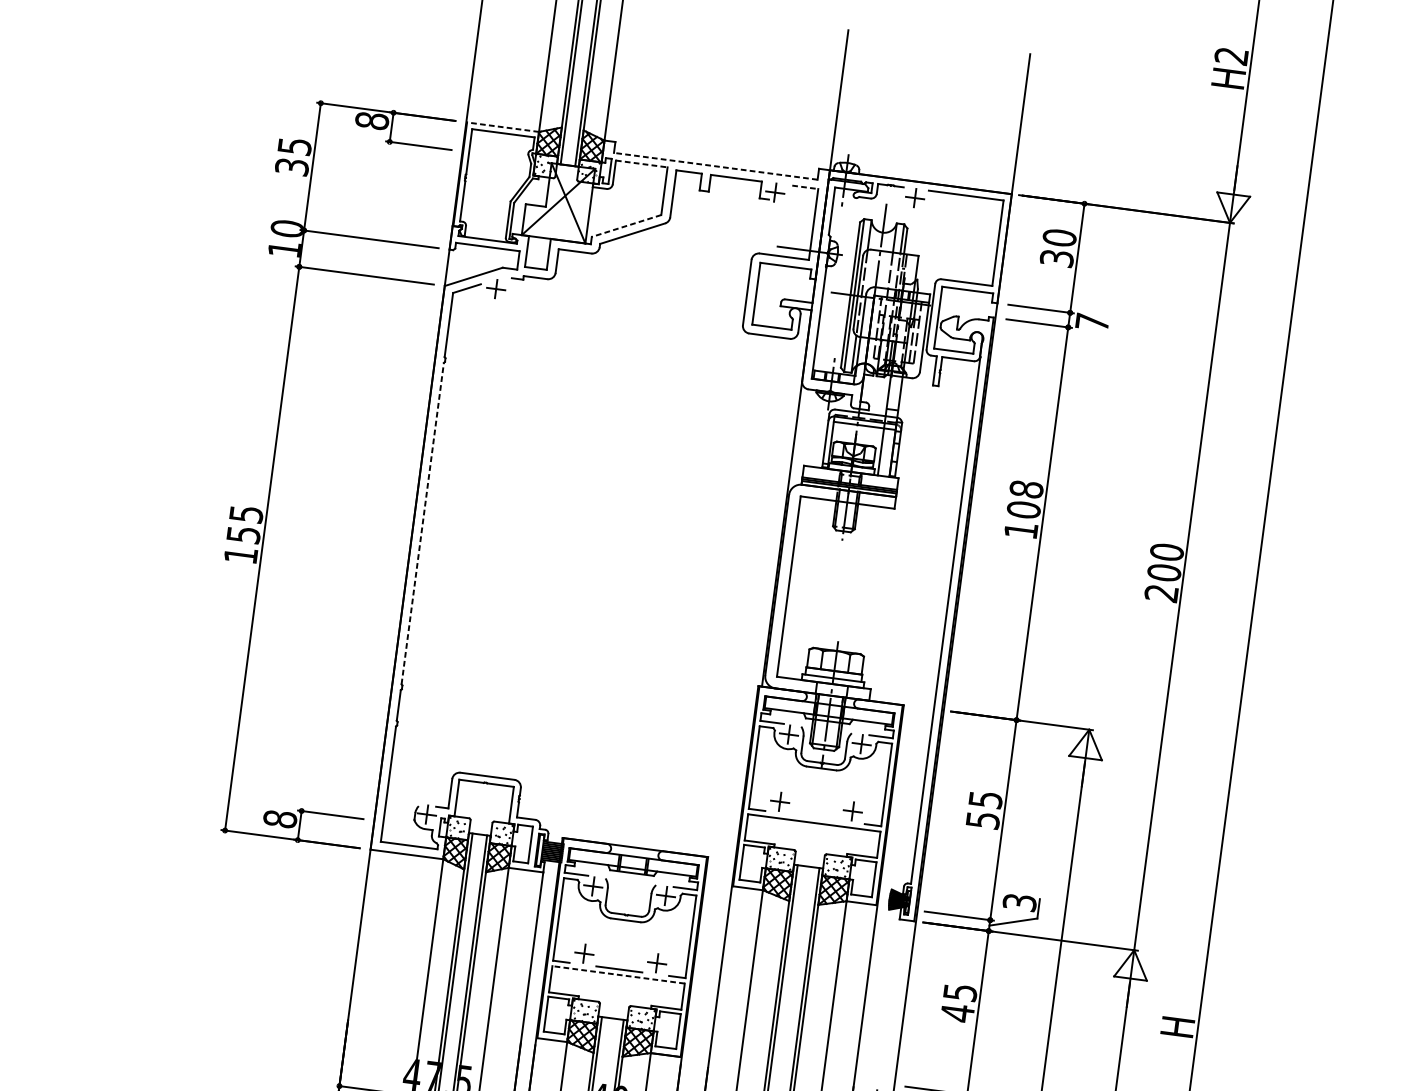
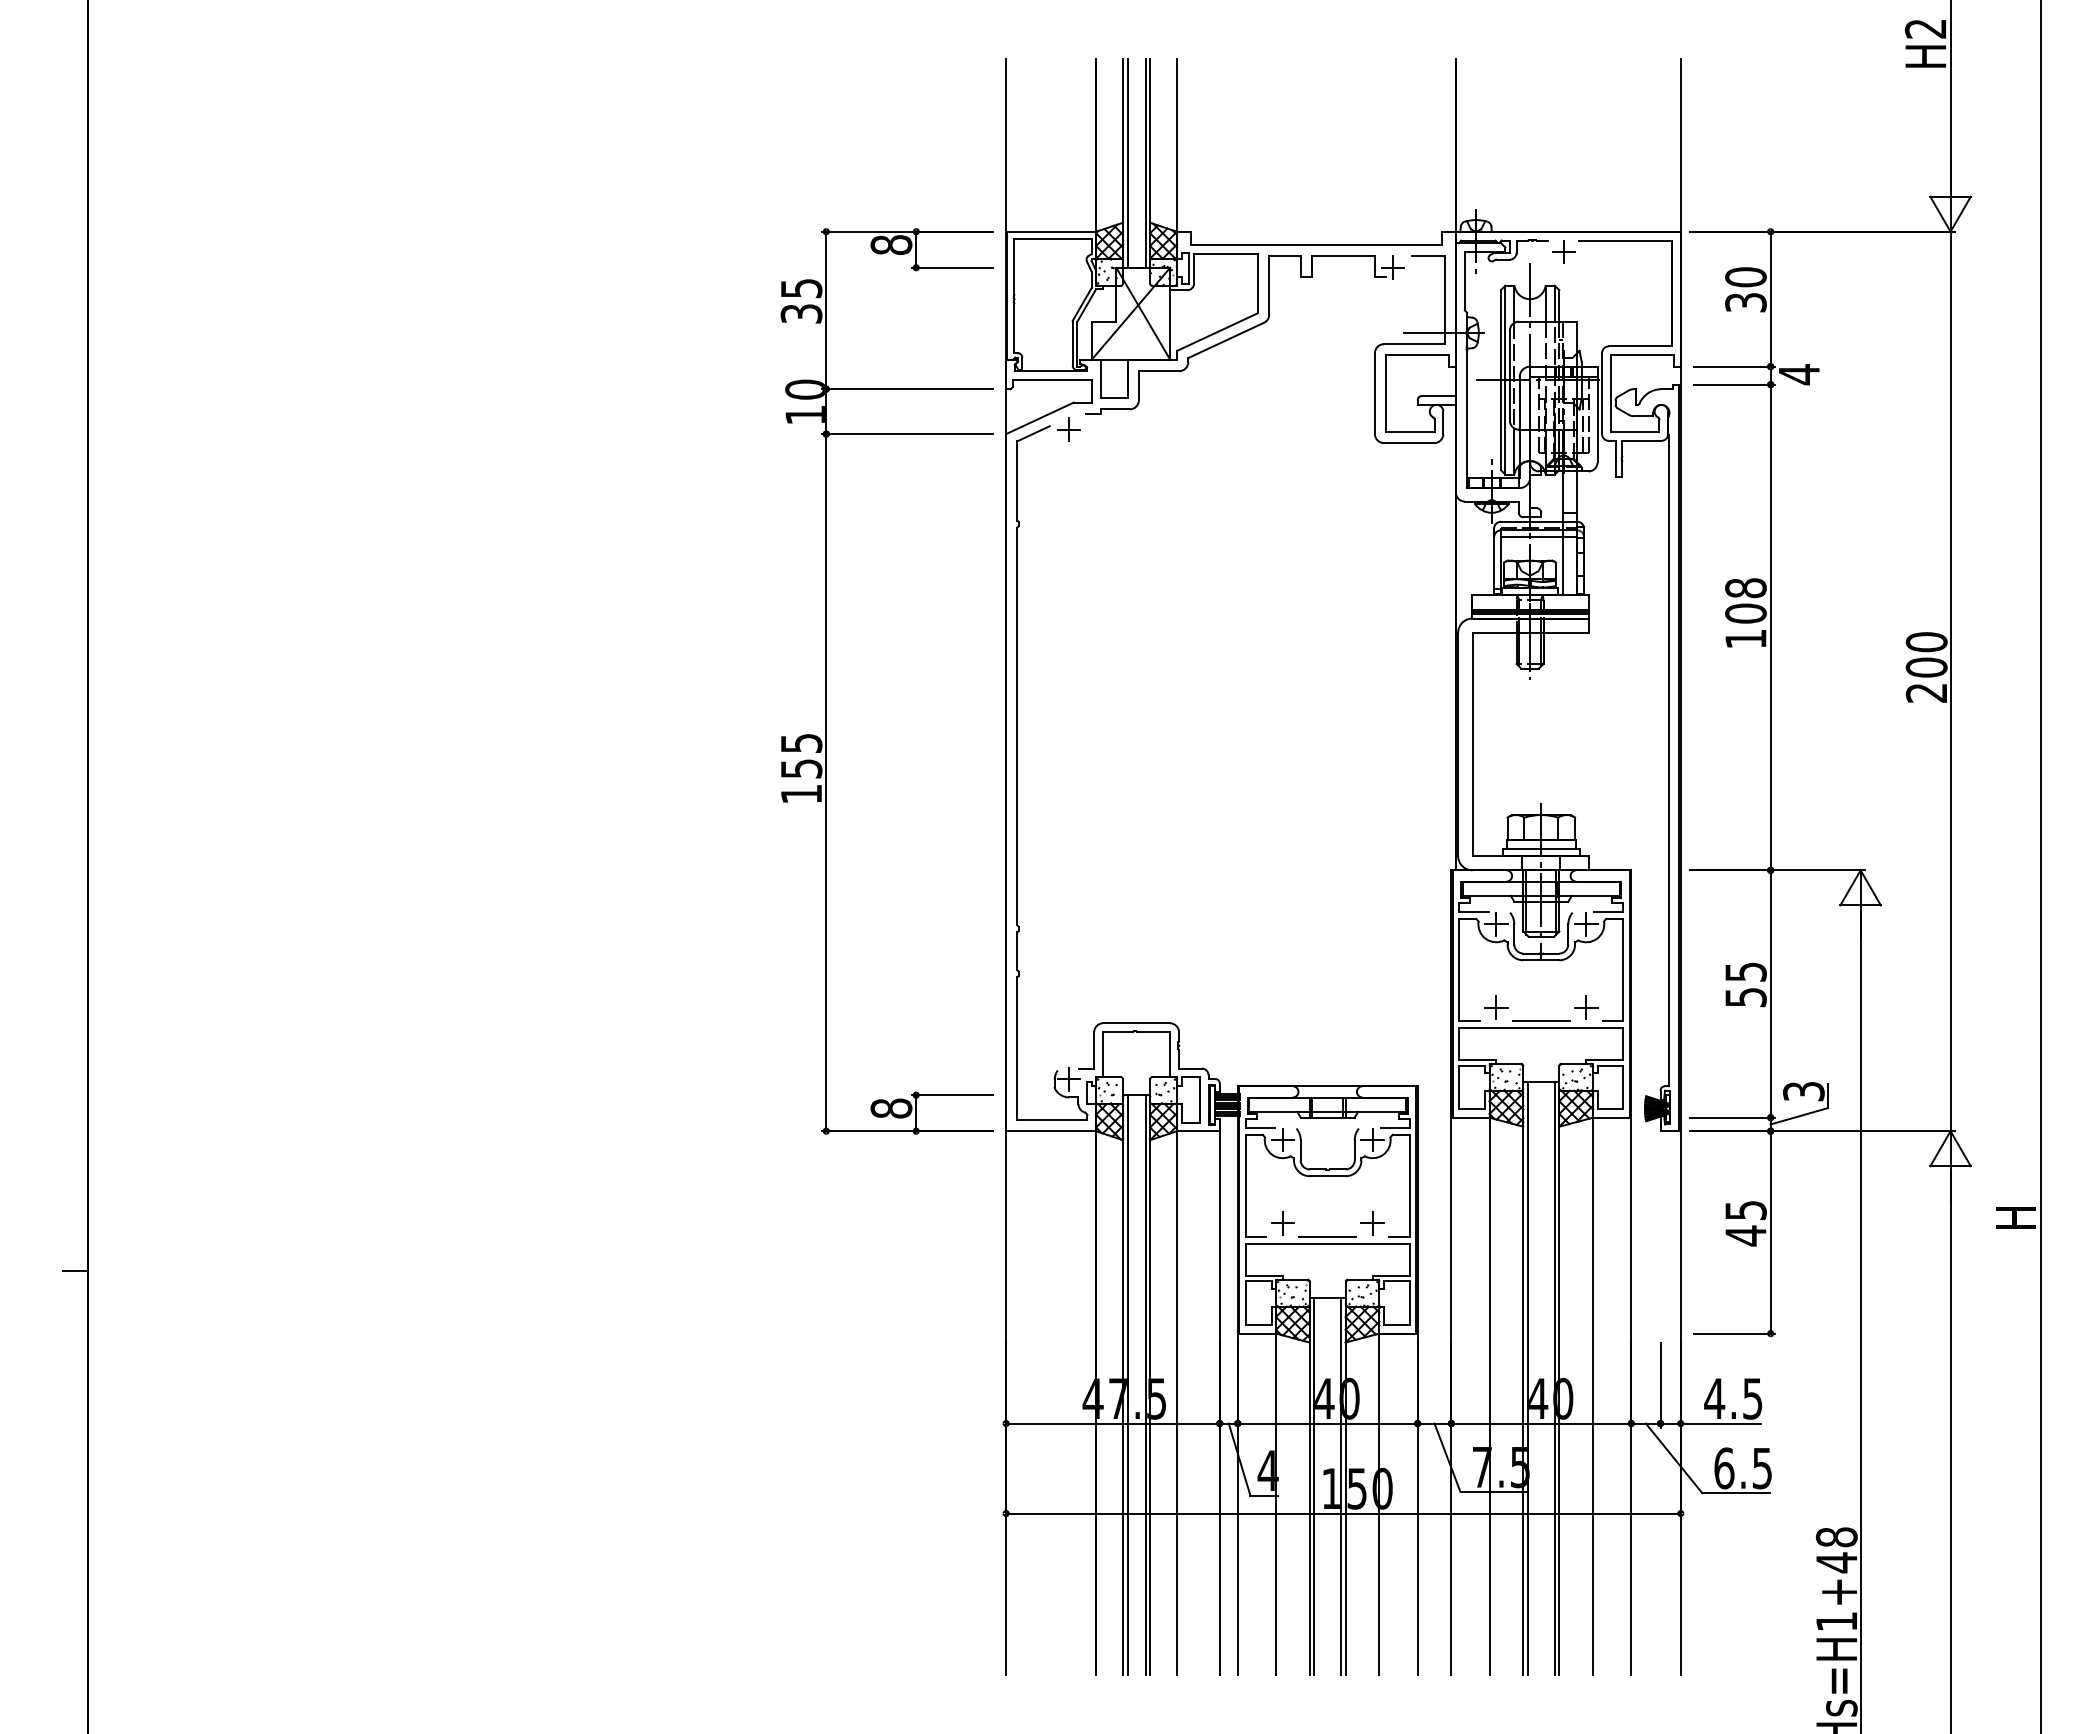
line: (503, 127) -> (1051, 231), dashed -> solid
line: (642, 164) -> (1226, 254), dashed -> solid
line: (715, 166) -> (1316, 245), dashed -> solid
line: (806, 187) -> (1429, 256), dashed -> solid
line: (626, 226) -> (1217, 332), dashed -> solid
text: (1092, 322) -> (1799, 374), 7 -> 4
line: (422, 523) -> (1017, 726), dashed -> solid
line: (814, 817) -> (1540, 1021), added
line: (618, 974) -> (1327, 1243), dashed -> solid

